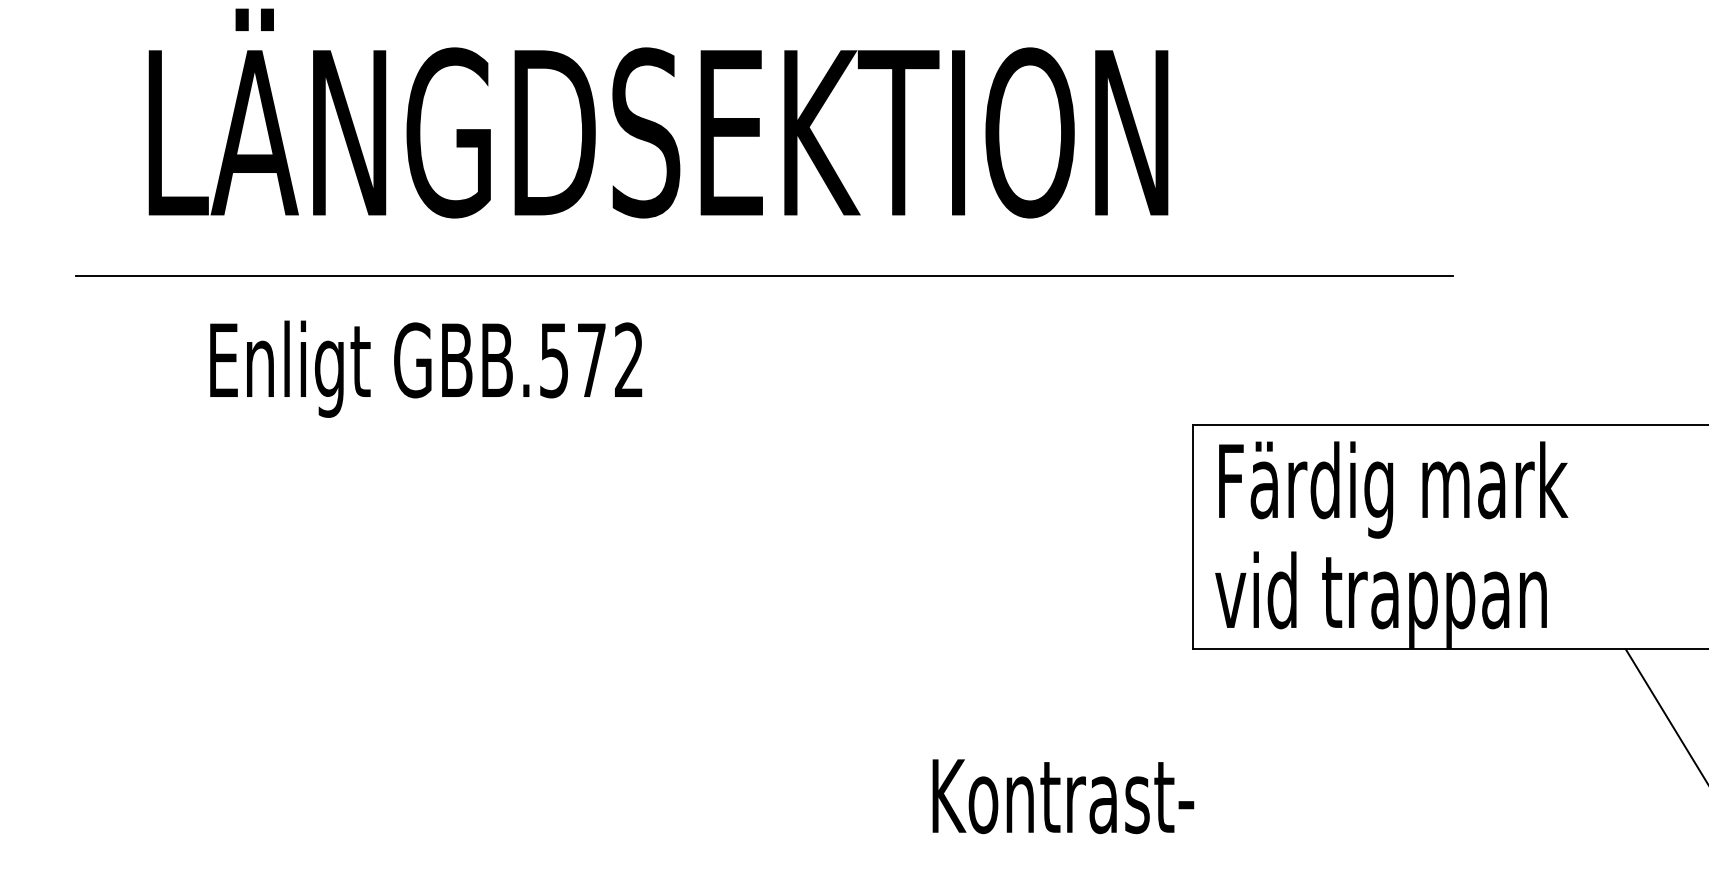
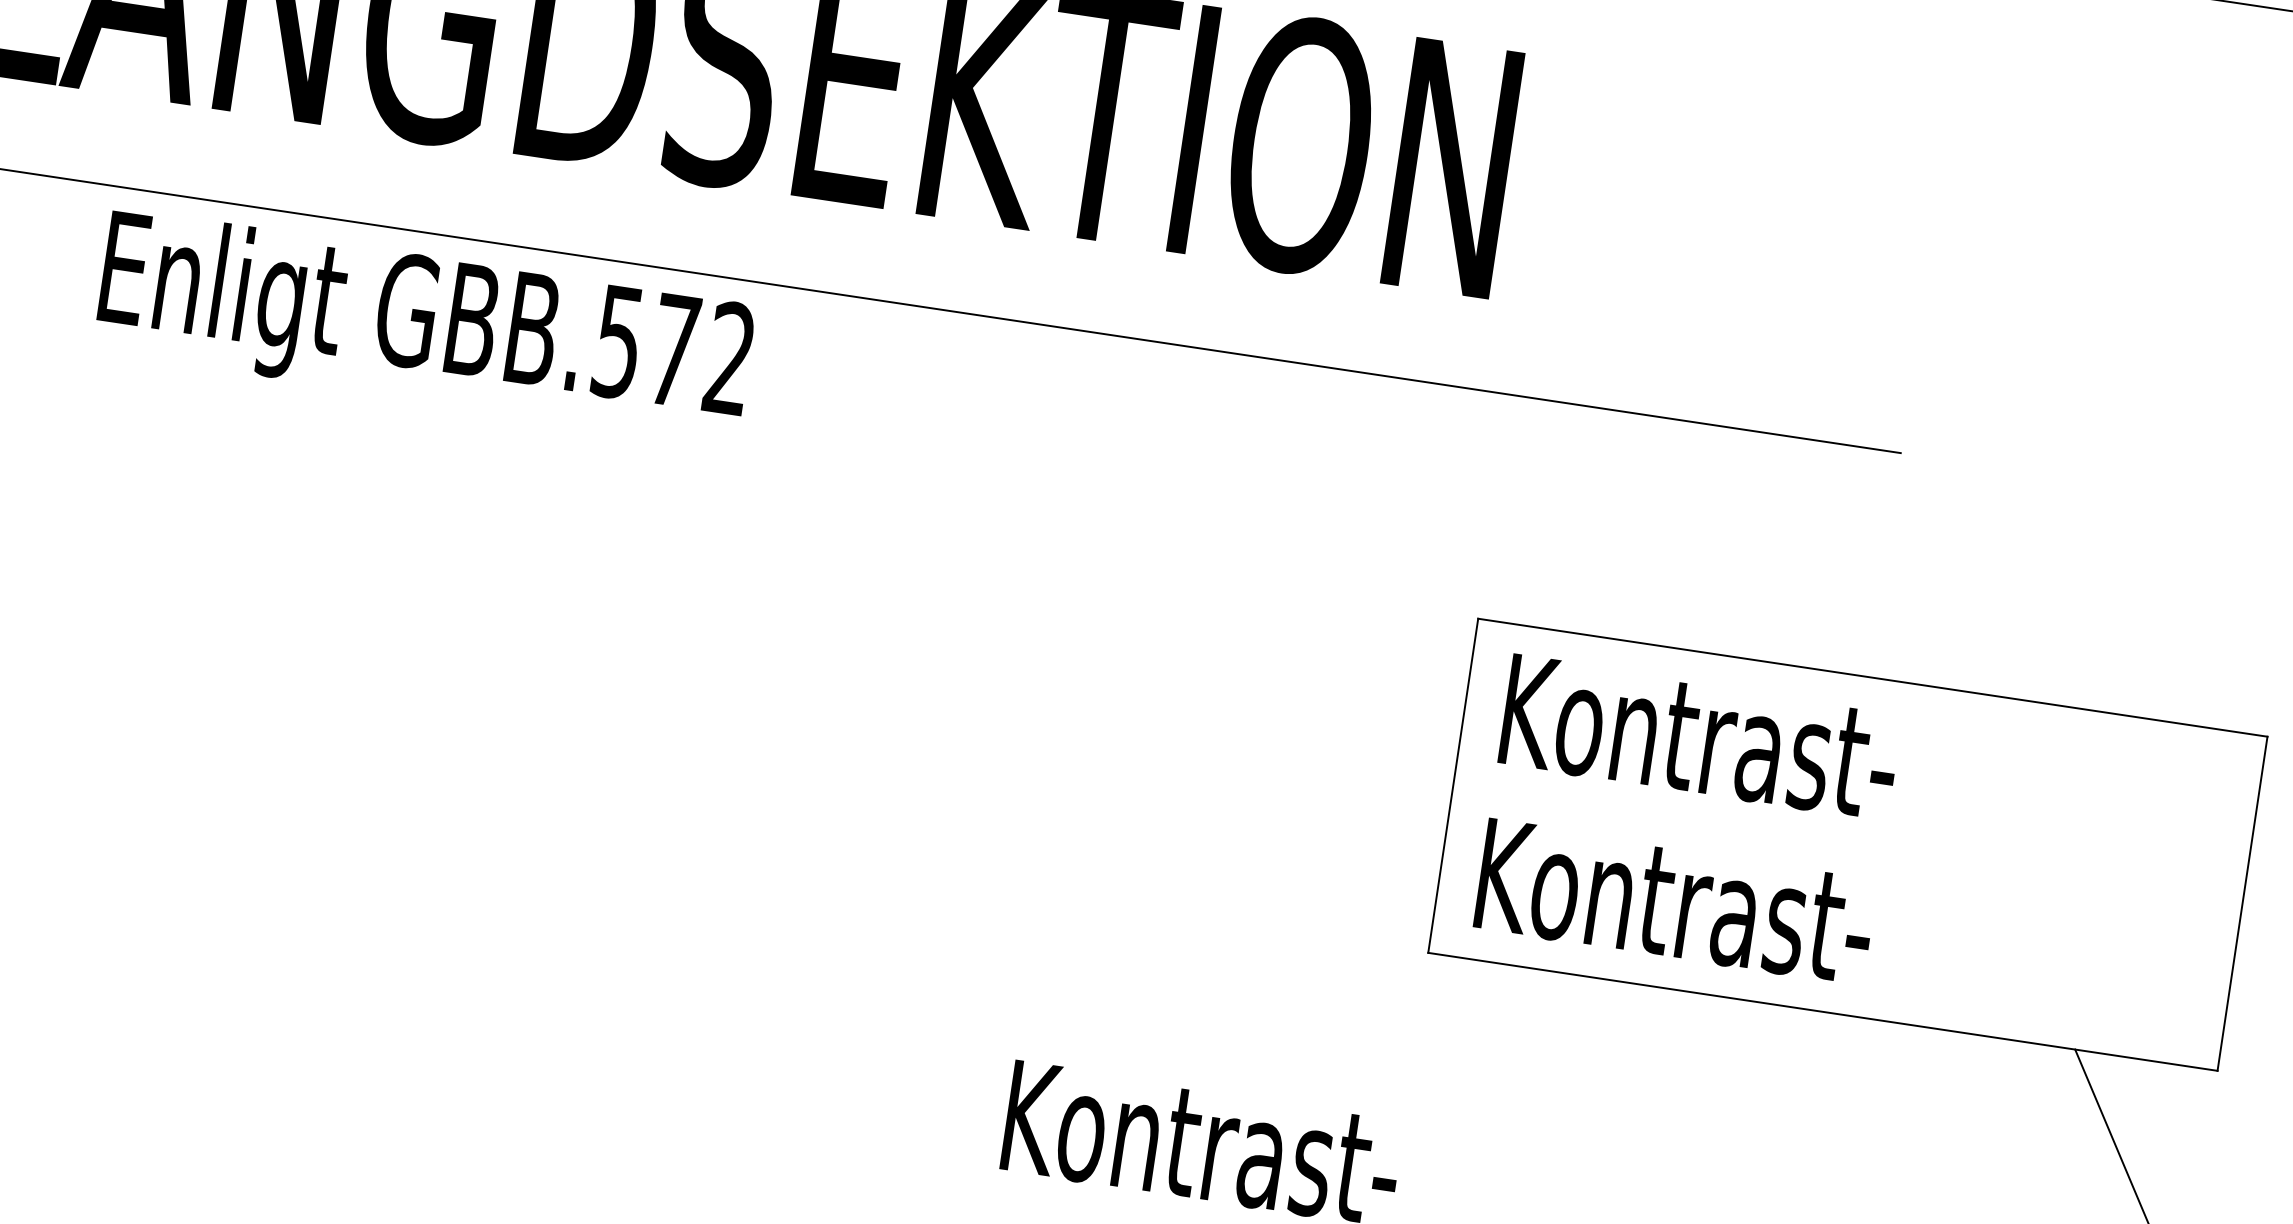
text: (426, 368) -> (425, 325), moved
text: (1396, 489) -> (1768, 759), Färdig mark -> Kontrast-
text: (1380, 599) -> (1720, 920), vid trappan -> Kontrast-

